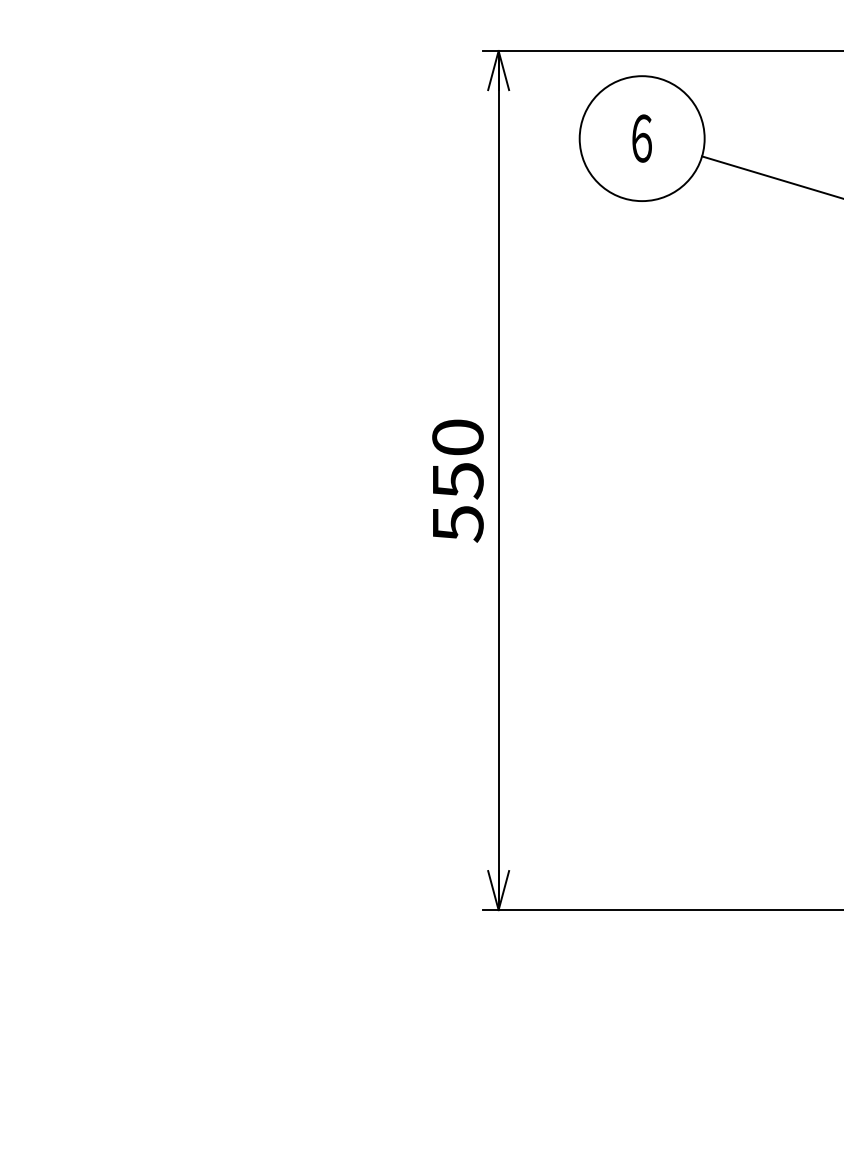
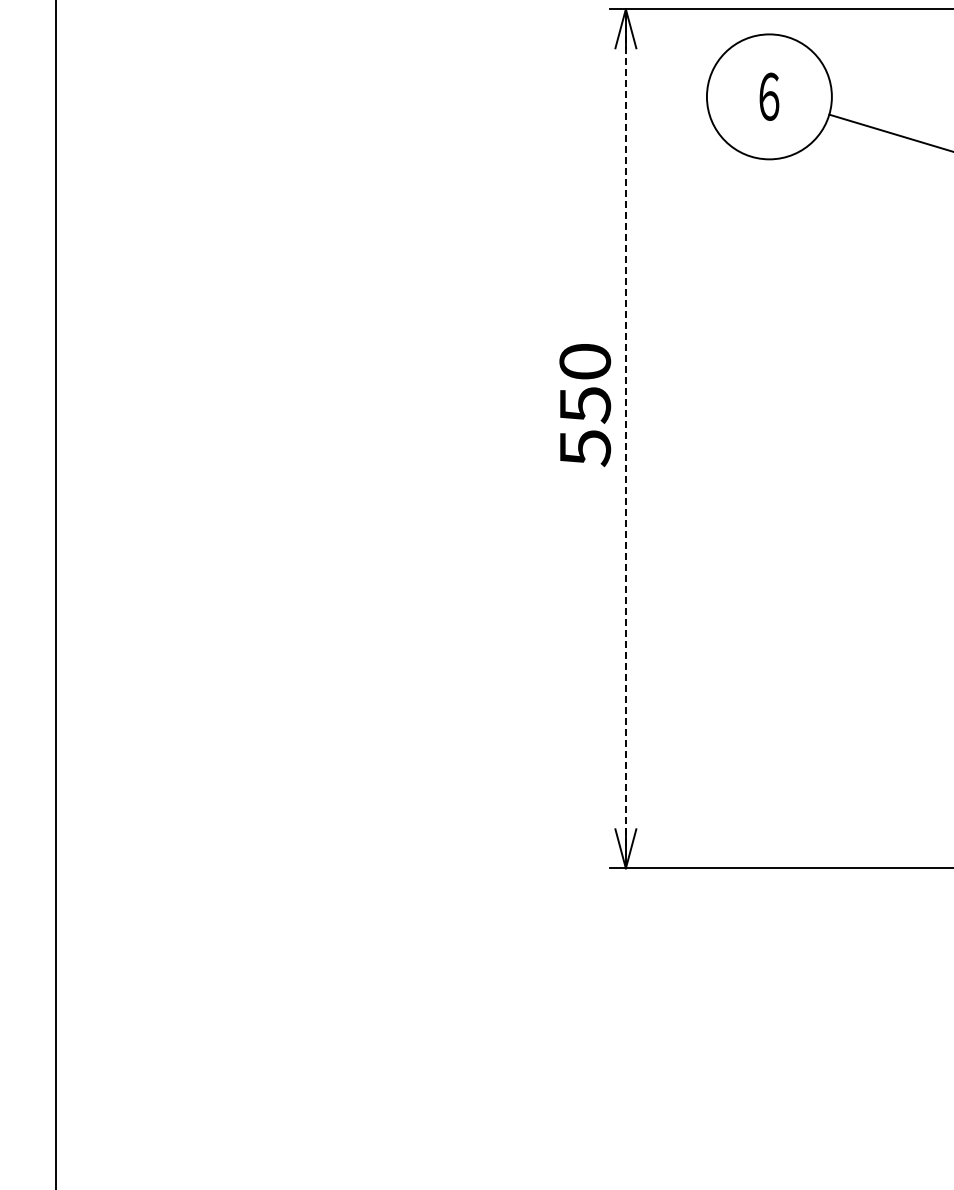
line: (498, 480) -> (625, 438), solid -> dashed
text: (458, 481) -> (585, 405), moved

